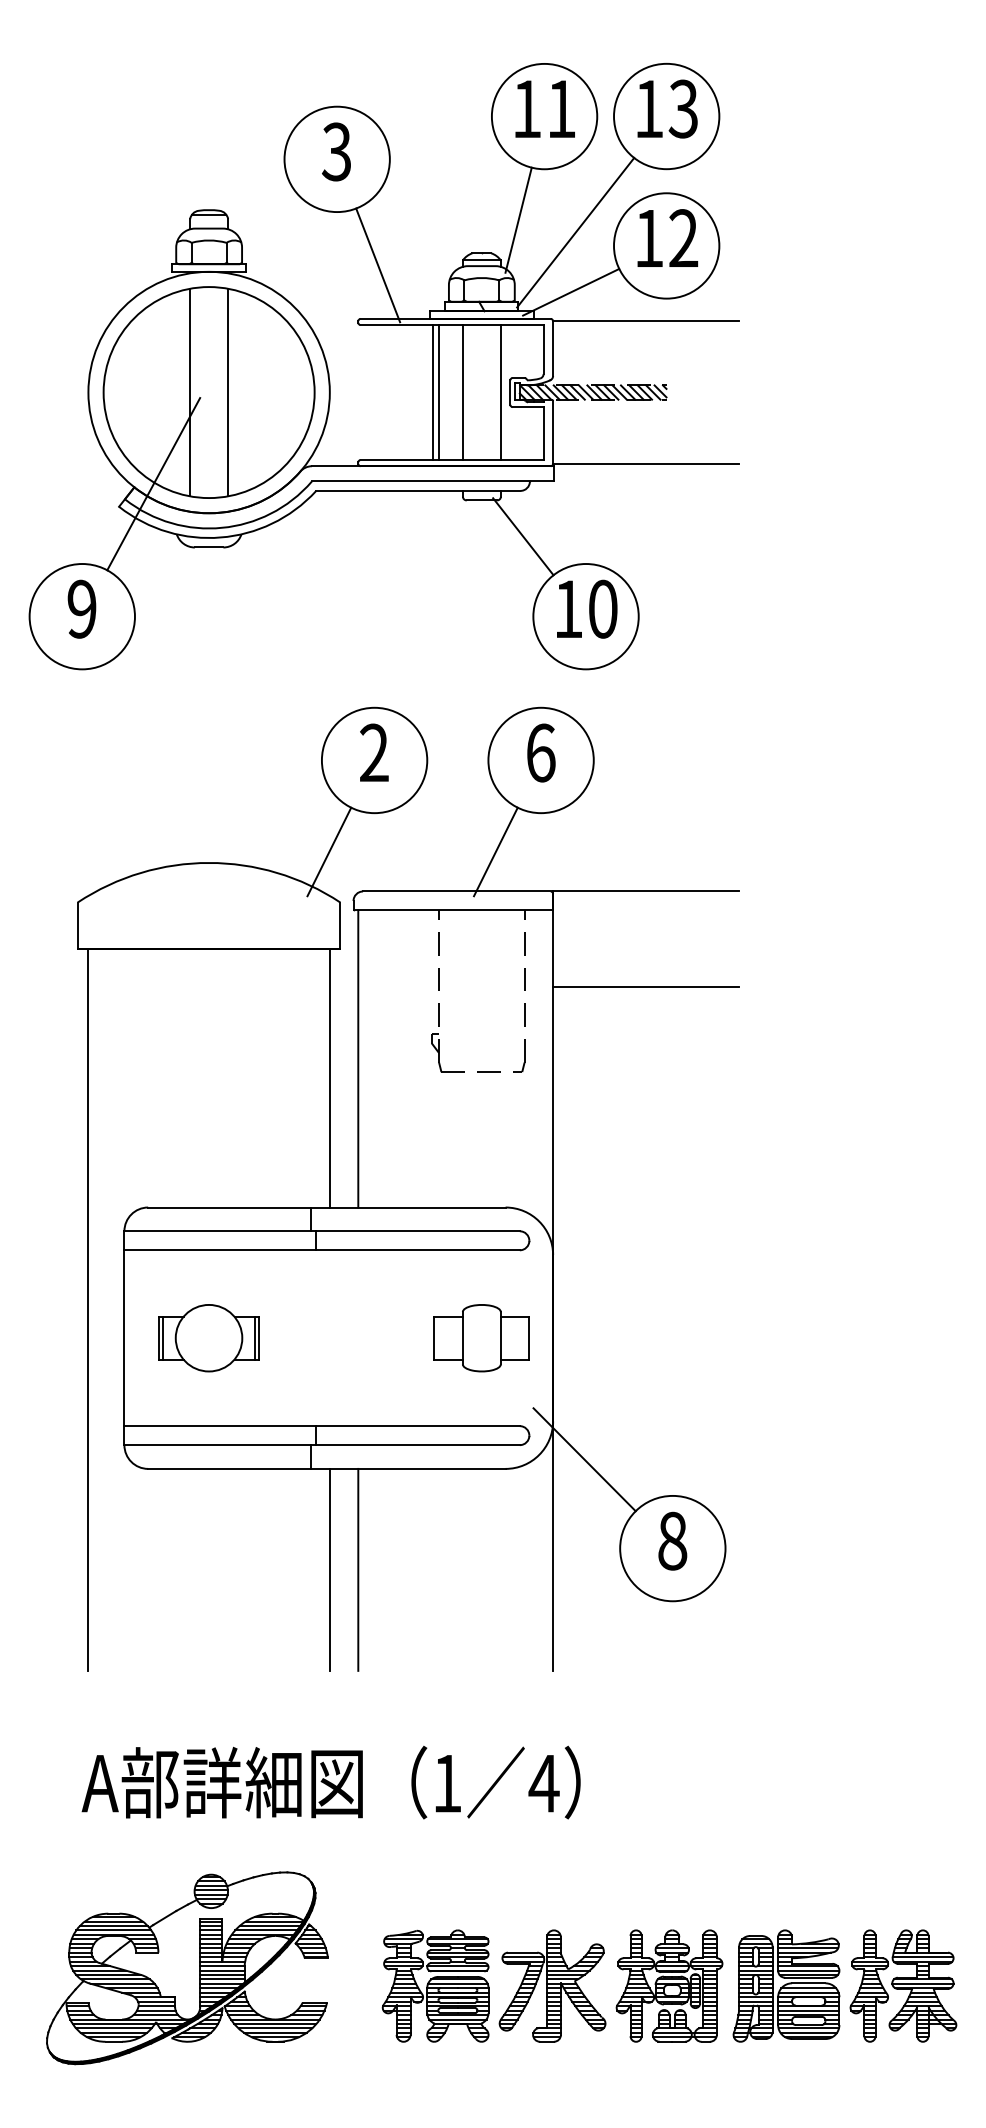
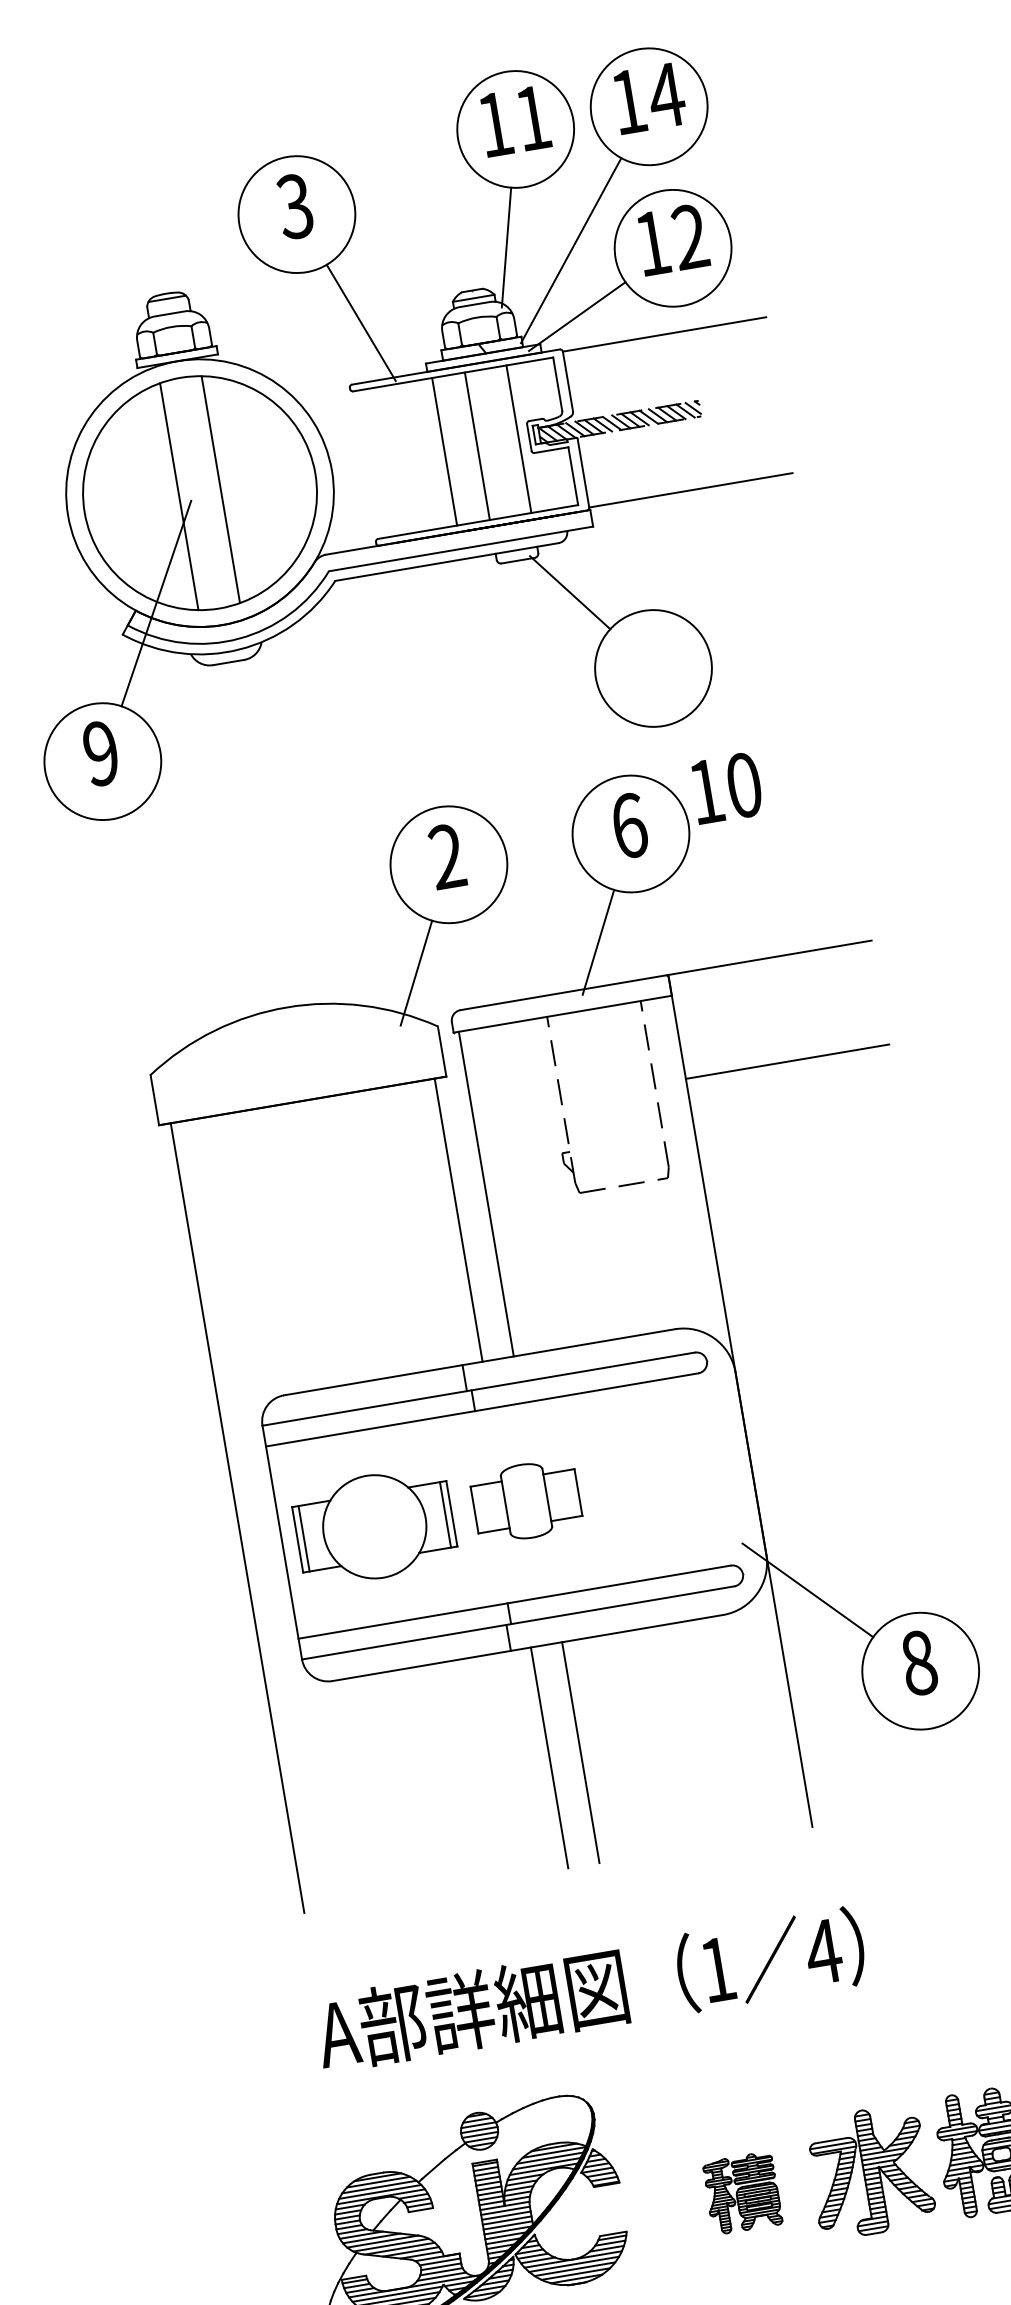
text: (683, 108) -> (666, 94), 13 -> 14
line: (439, 392) -> (451, 450), removed
text: (587, 608) -> (726, 787), moved
part: (208, 1338) -> (374, 1527), size x1.4
part: (481, 1338) -> (526, 1501), moved
part: (435, 1985) -> (742, 2192), size x0.6

